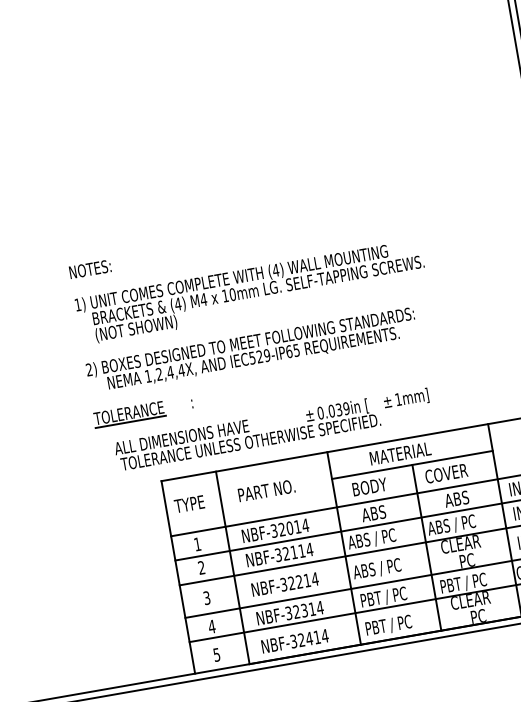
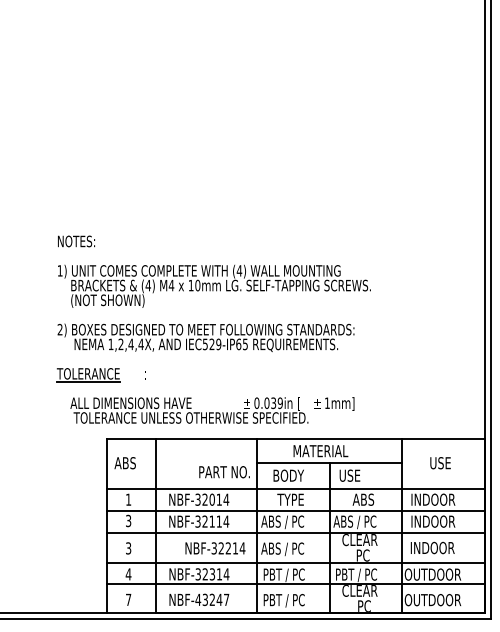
text: (446, 473) -> (358, 475), COVER -> USE
text: (266, 491) -> (224, 472), moved
text: (189, 504) -> (127, 463), TYPE -> ABS
text: (376, 512) -> (290, 499), ABS -> TYPE
text: (201, 568) -> (128, 521), 2 -> 3
text: (285, 584) -> (215, 548), moved
text: (309, 638) -> (212, 599), NBF-32414 -> NBF-43247
text: (216, 655) -> (128, 600), 5 -> 7

